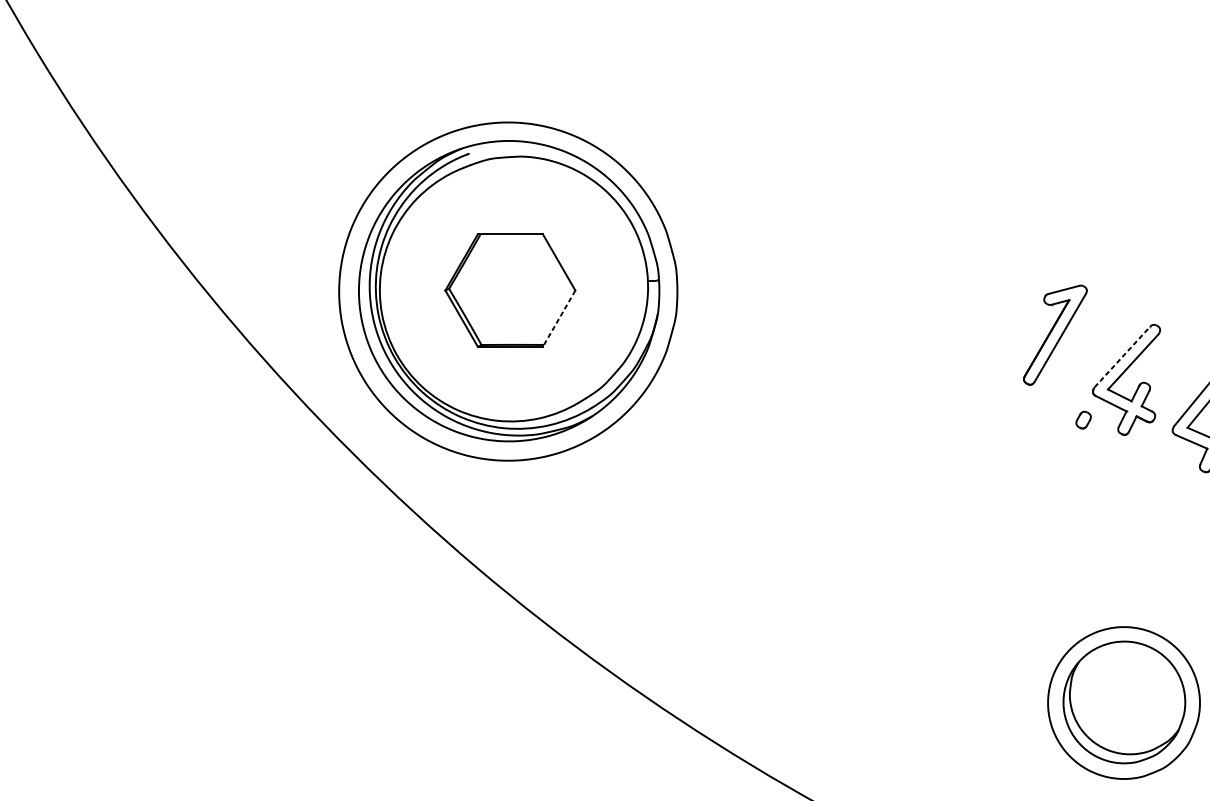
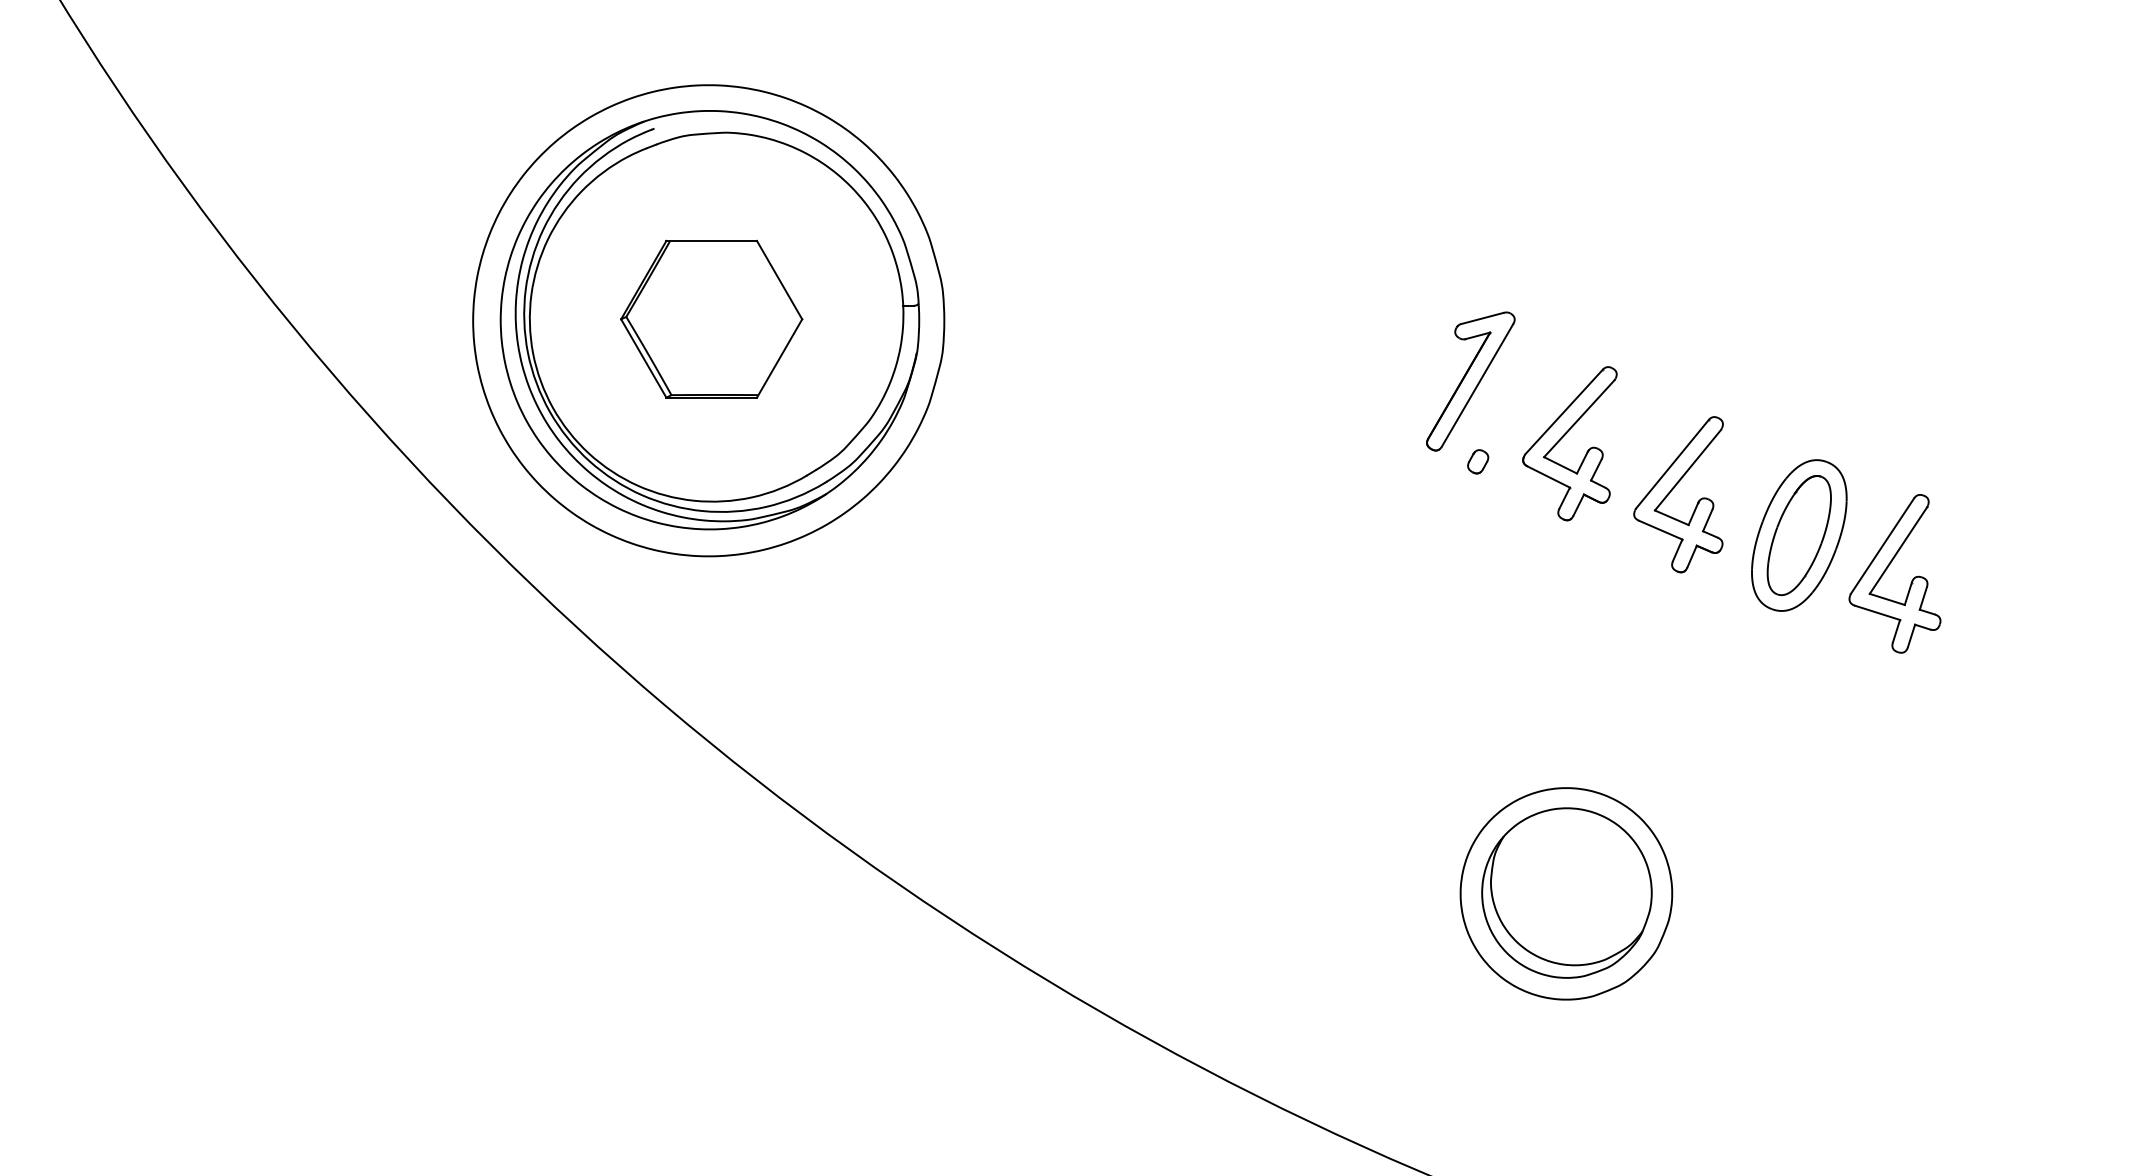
line: (559, 318) -> (779, 358), dashed -> solid
line: (1122, 356) -> (1564, 411), dashed -> solid
part: (1083, 419) -> (1478, 461), moved

